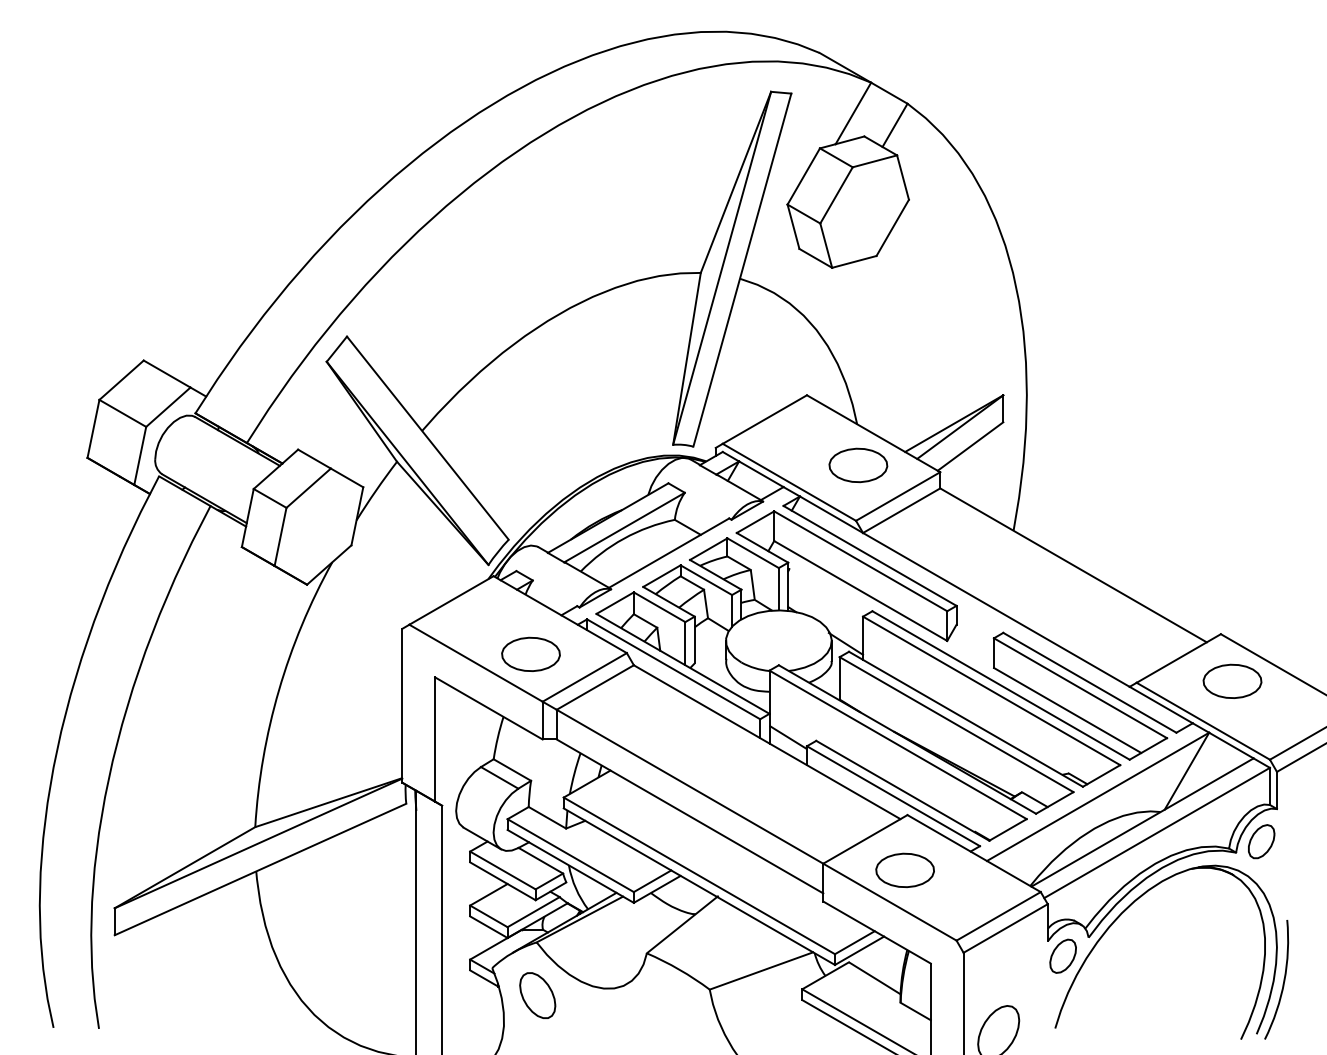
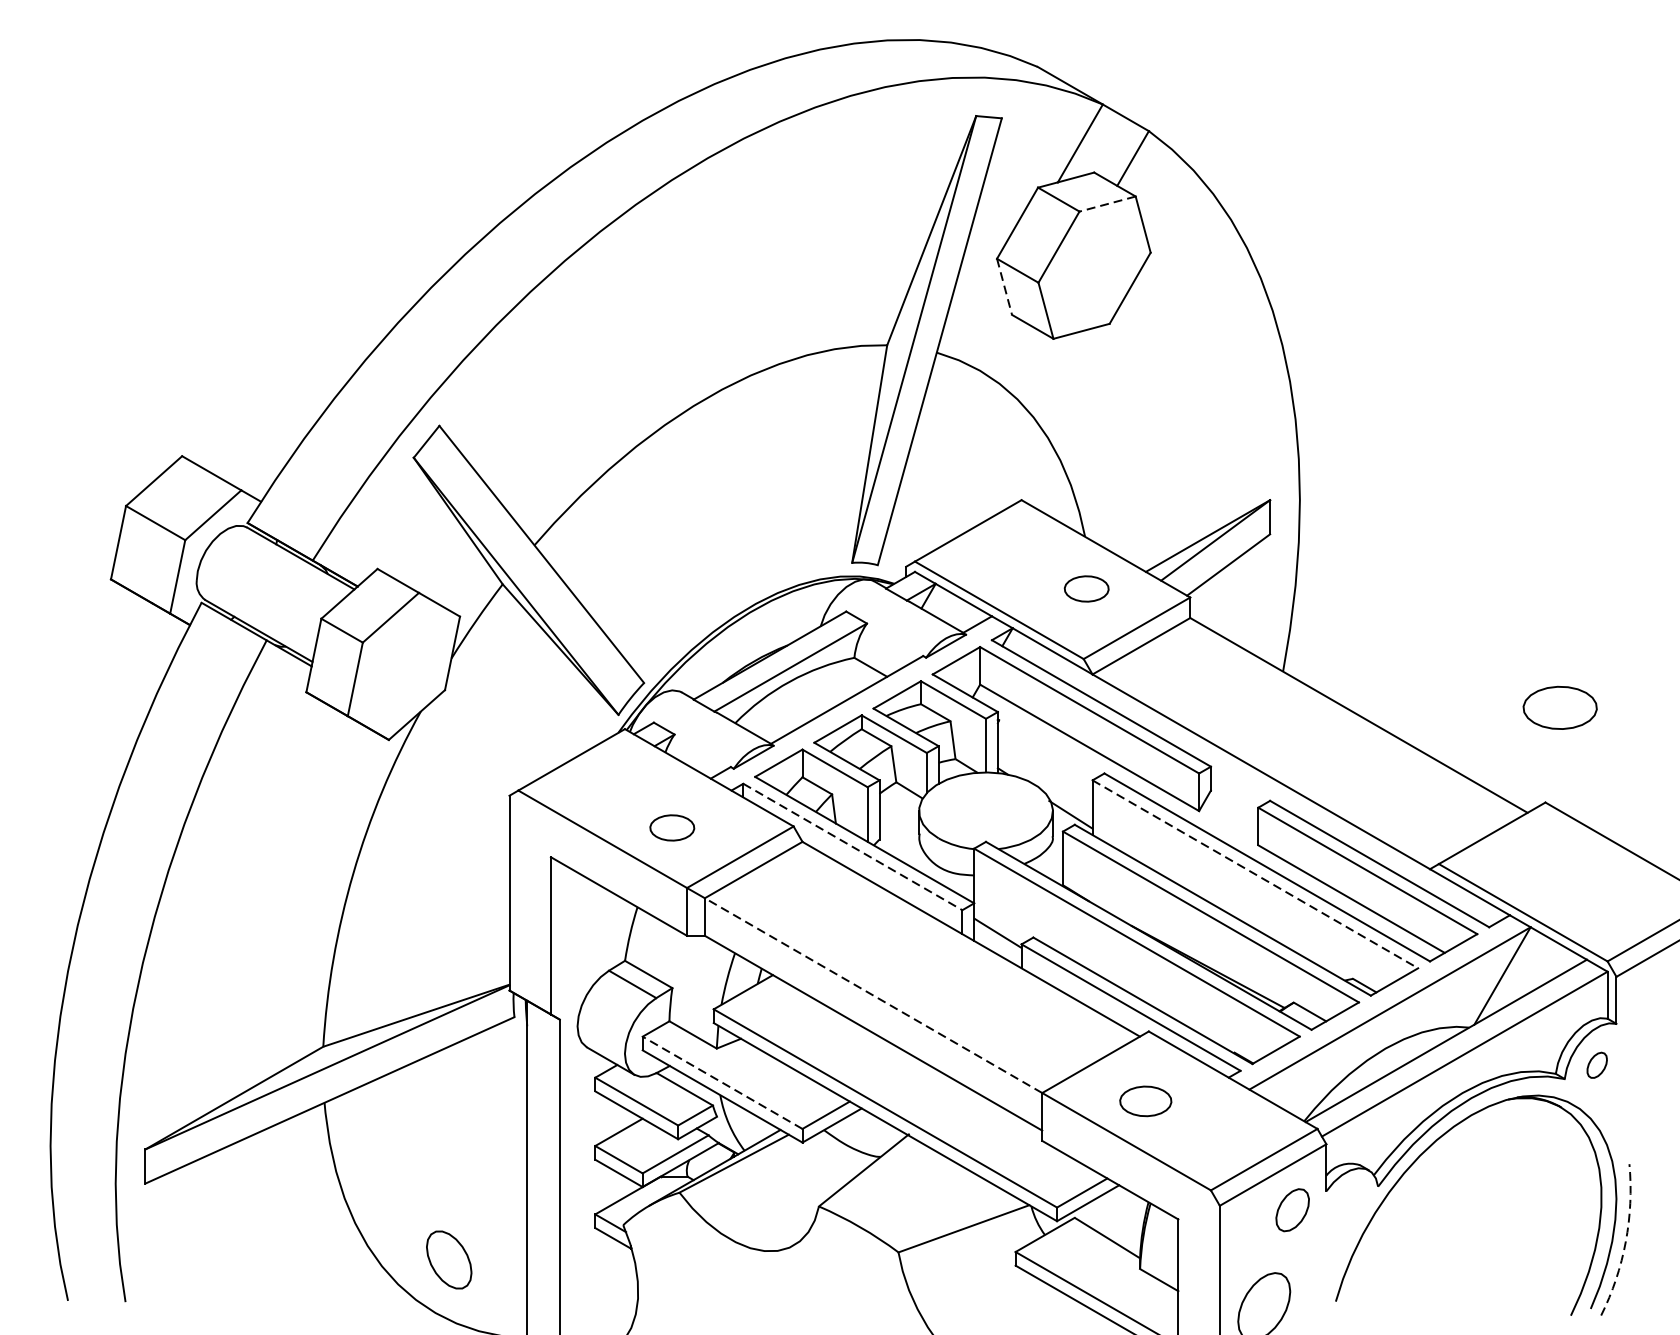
line: (874, 161) -> (1107, 204), solid -> dashed
line: (793, 226) -> (1004, 286), solid -> dashed
part: (858, 465) -> (1086, 589), size x0.6
part: (530, 653) -> (671, 826), size x0.6
line: (673, 669) -> (852, 847), solid -> dashed
part: (1232, 680) -> (1560, 706), moved
line: (991, 690) -> (1255, 873), solid -> dashed
line: (690, 786) -> (874, 995), solid -> dashed
part: (1261, 841) -> (1596, 1064), size x0.6
line: (570, 855) -> (722, 1082), solid -> dashed
part: (904, 869) -> (1145, 1100), size x0.7
part: (1062, 955) -> (1291, 1209), moved
arc: (1284, 981) -> (1625, 1242), solid -> dashed
part: (537, 995) -> (448, 1259), moved

